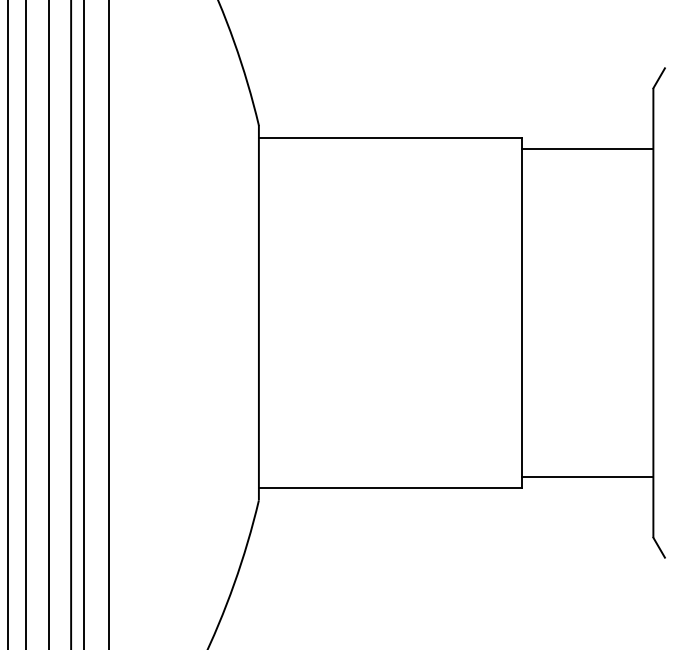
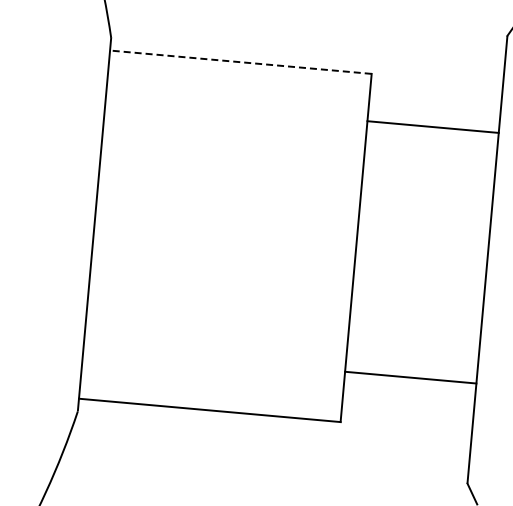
line: (389, 138) -> (240, 62), solid -> dashed
line: (587, 148) -> (433, 126), moved
line: (587, 477) -> (410, 377), moved

